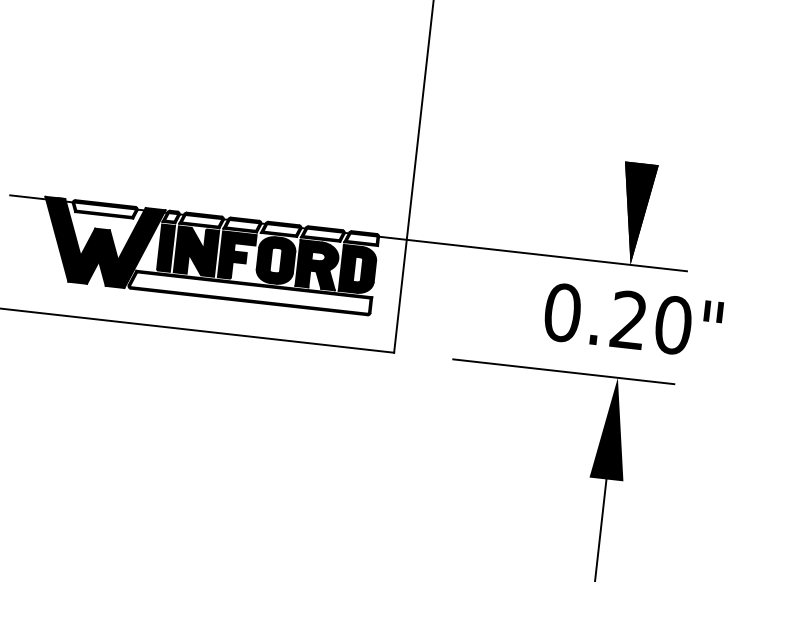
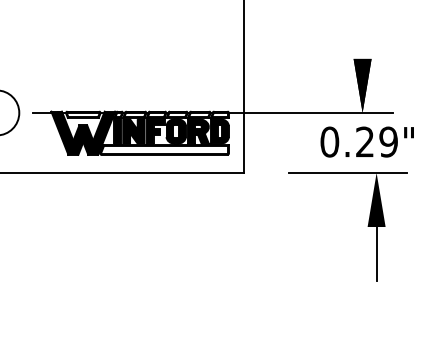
text: (673, 324) -> (388, 141), 0.20" -> 0.29"
part: (589, 476) -> (367, 226), moved

